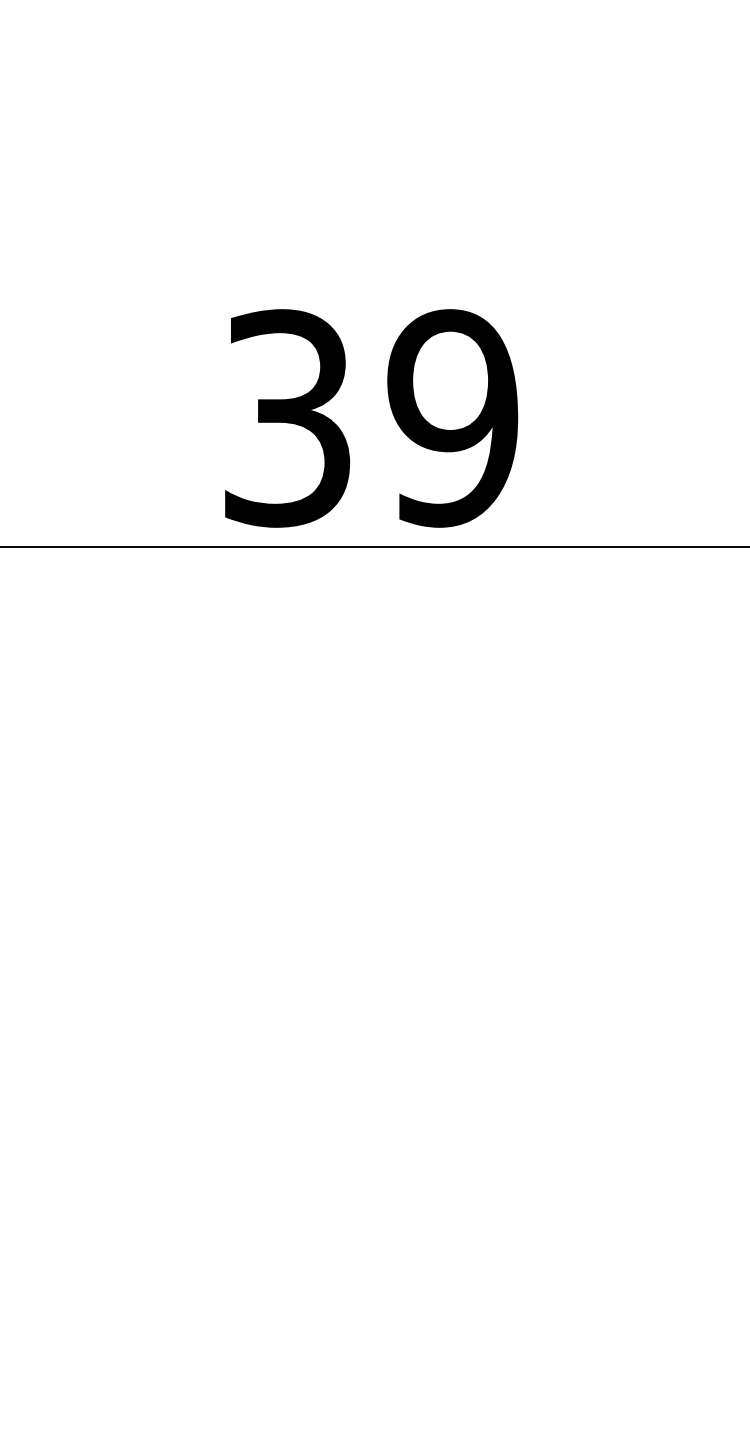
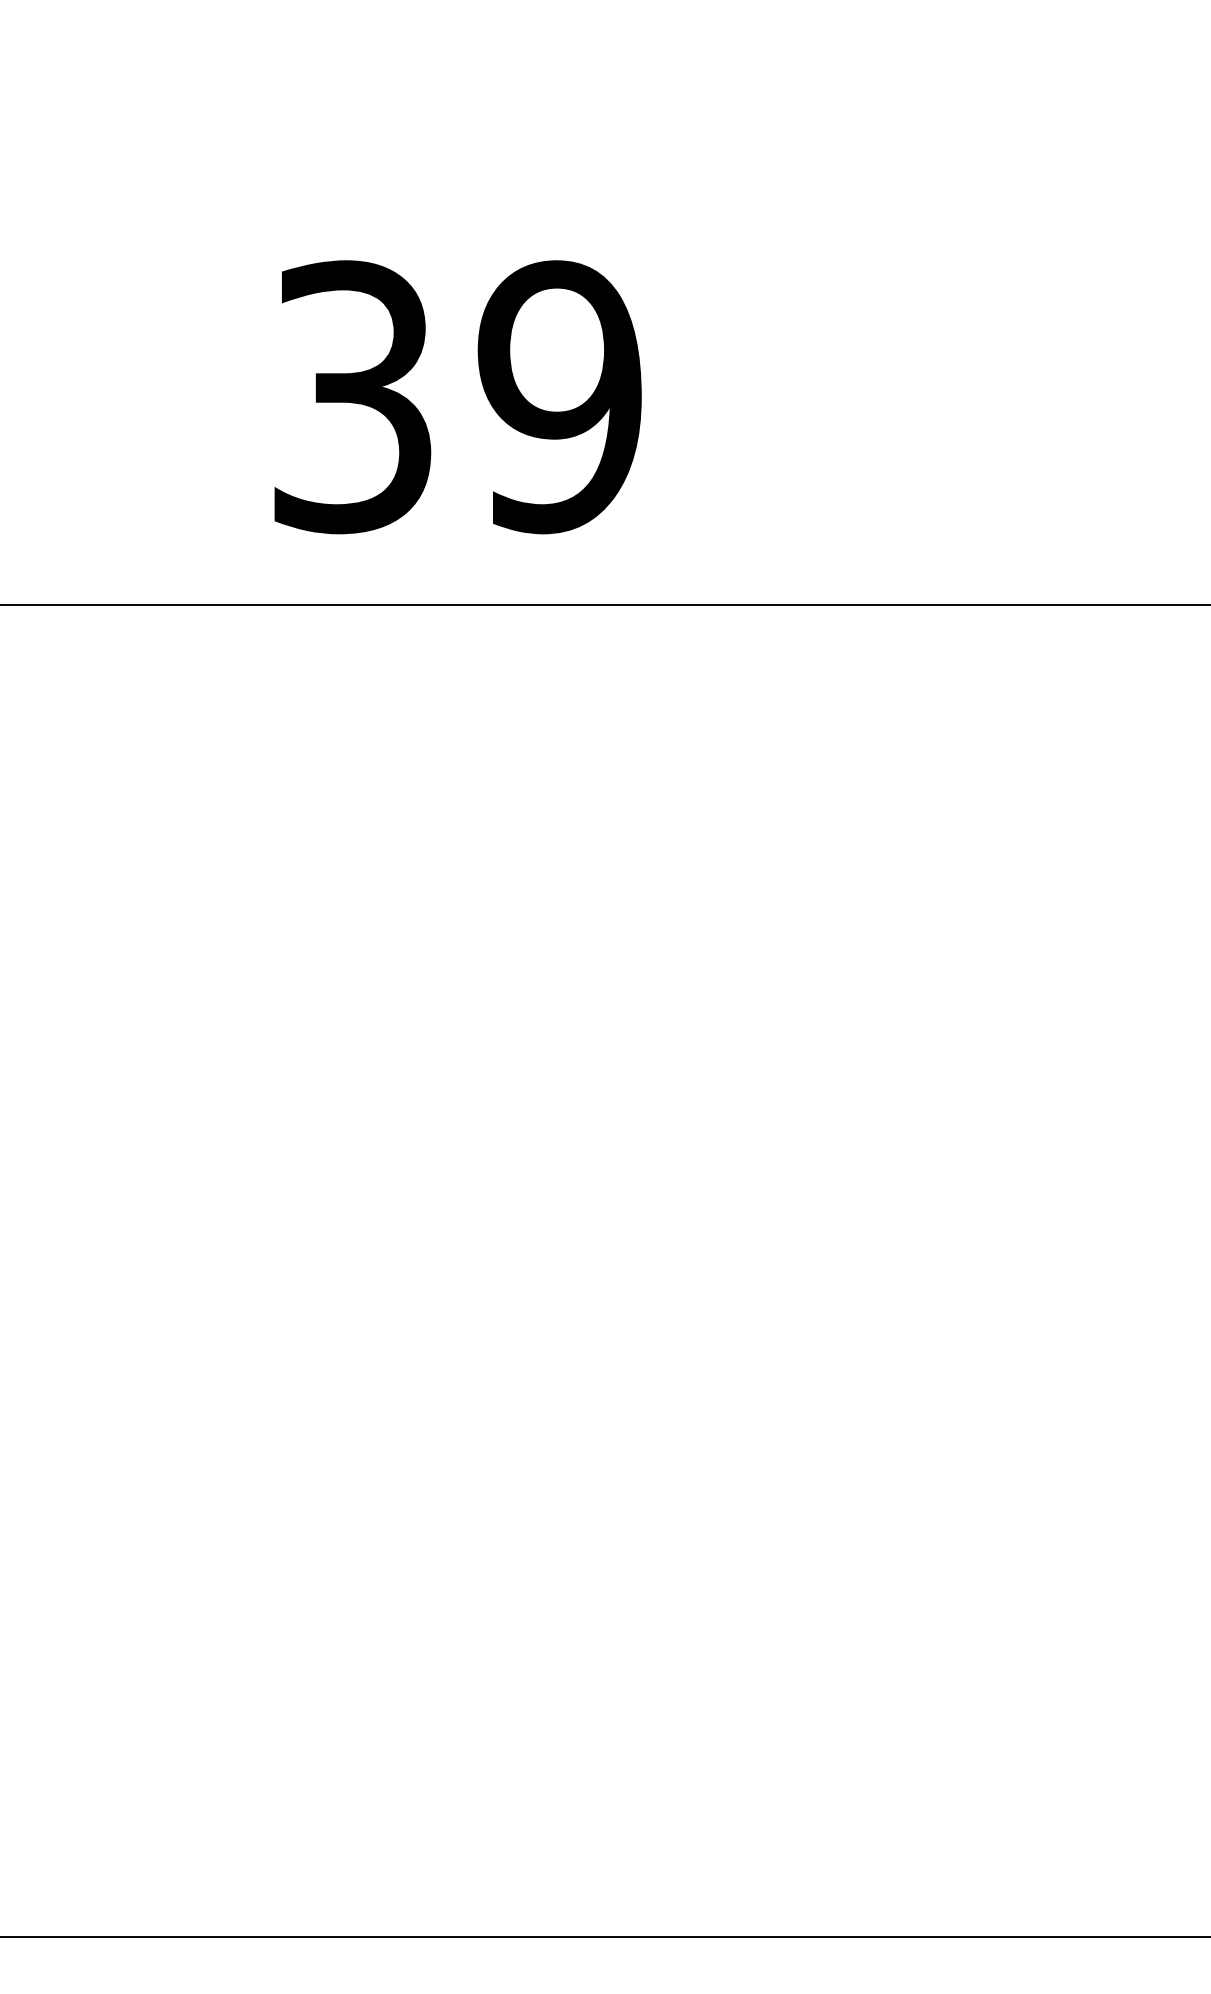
text: (371, 418) -> (457, 397), moved

